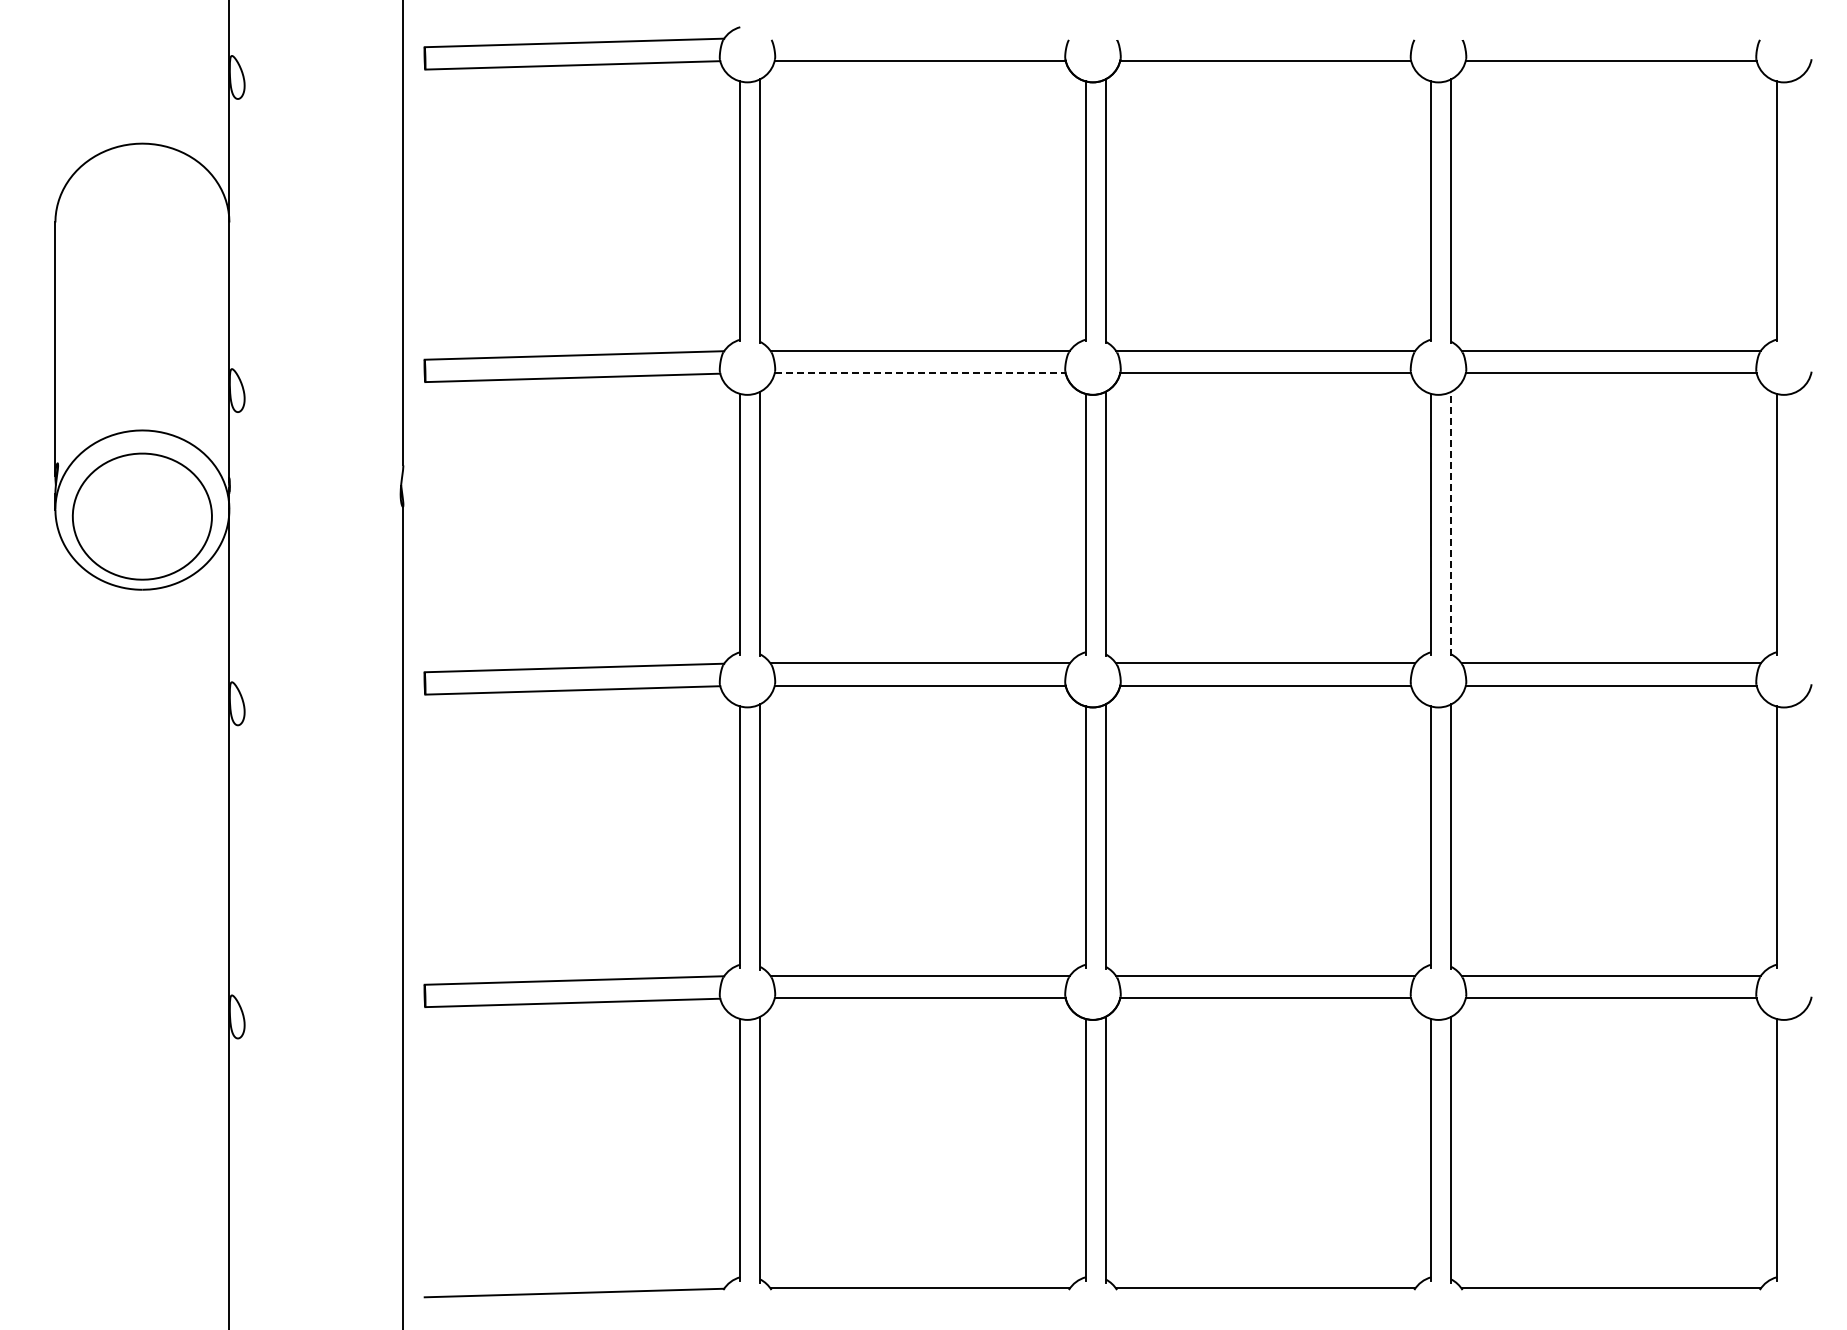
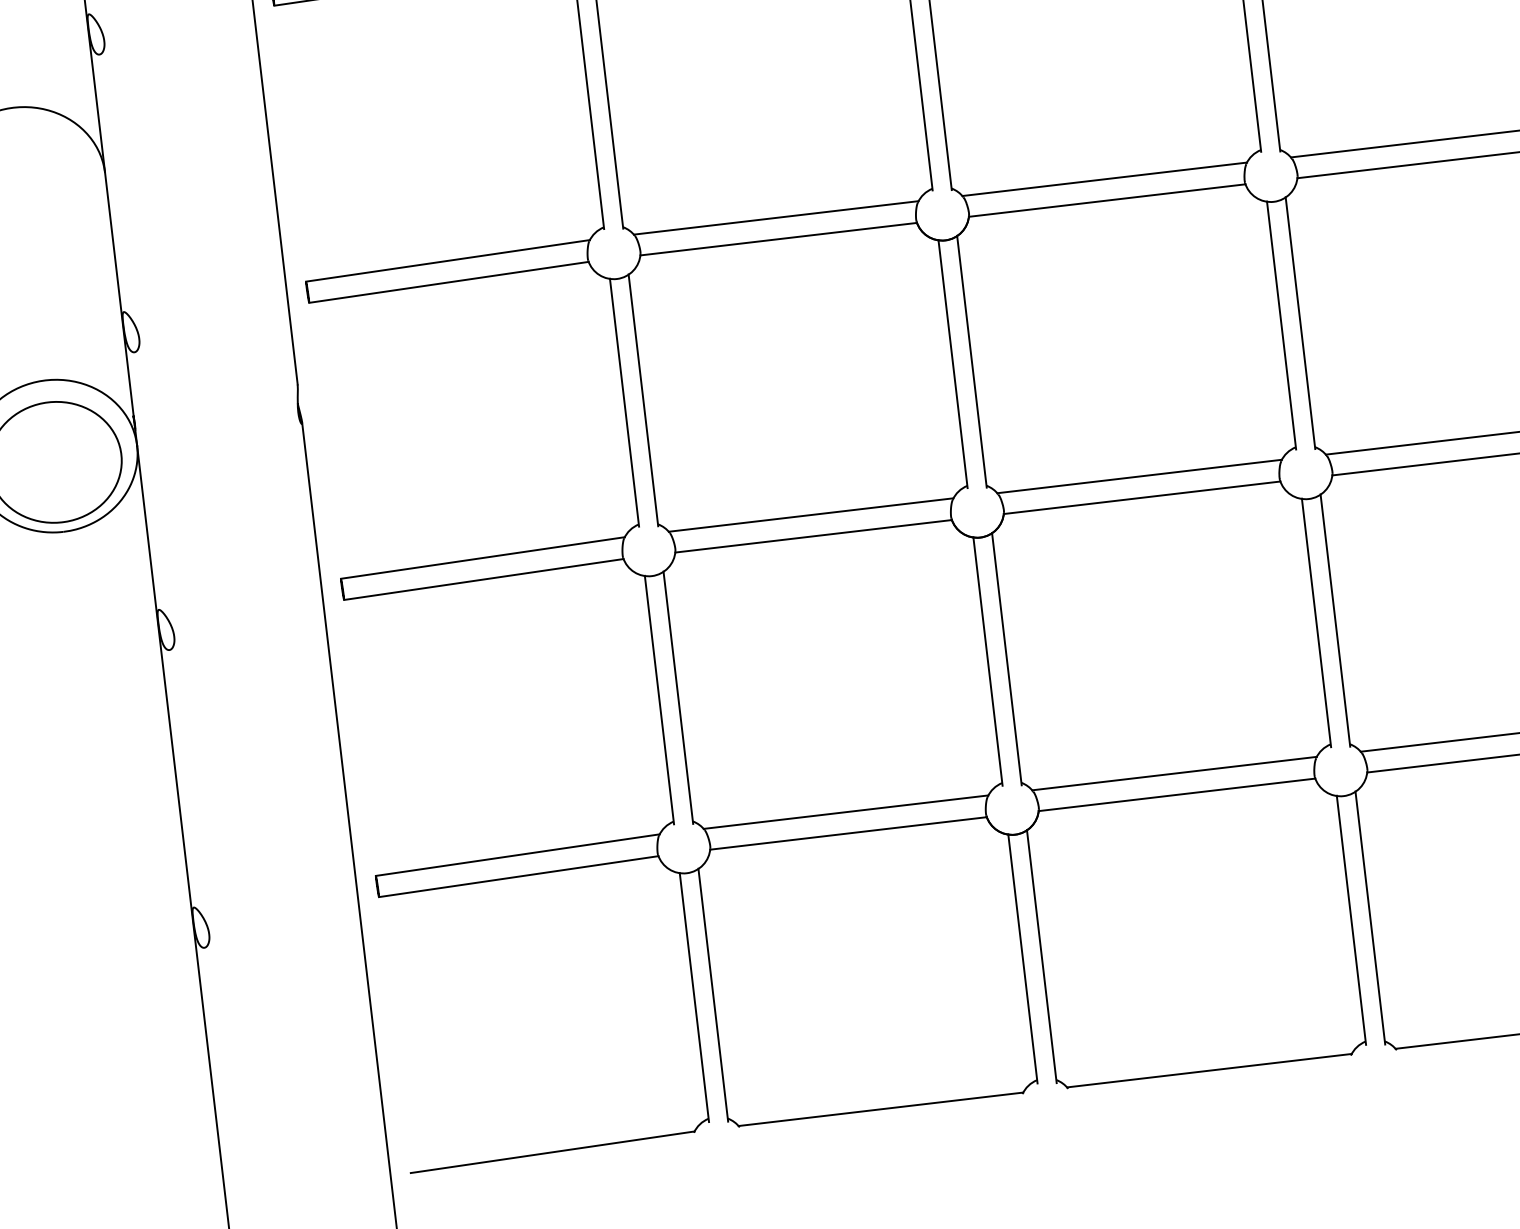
line: (920, 373) -> (779, 239), dashed -> solid
line: (1451, 523) -> (1300, 322), dashed -> solid

